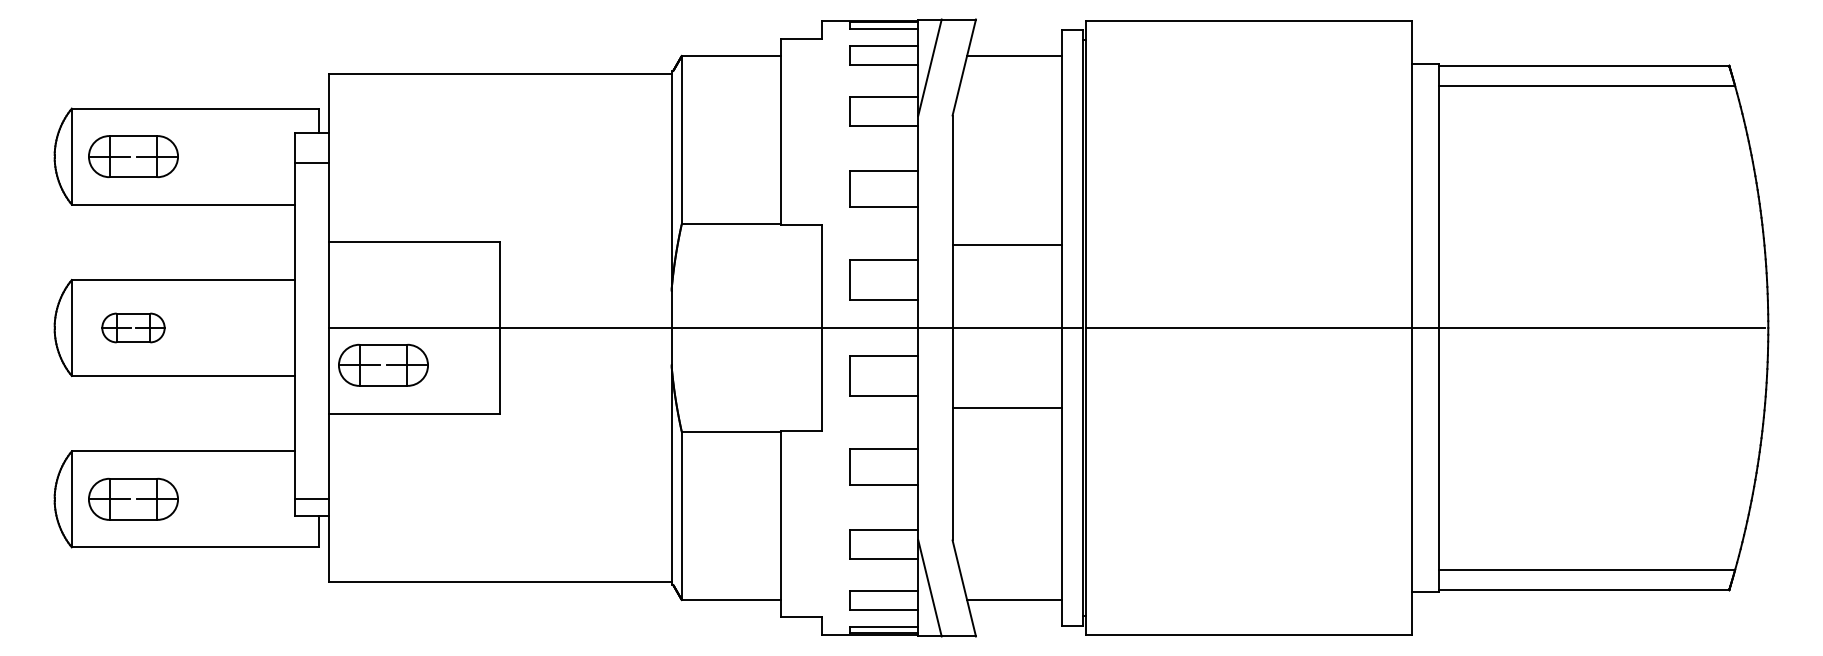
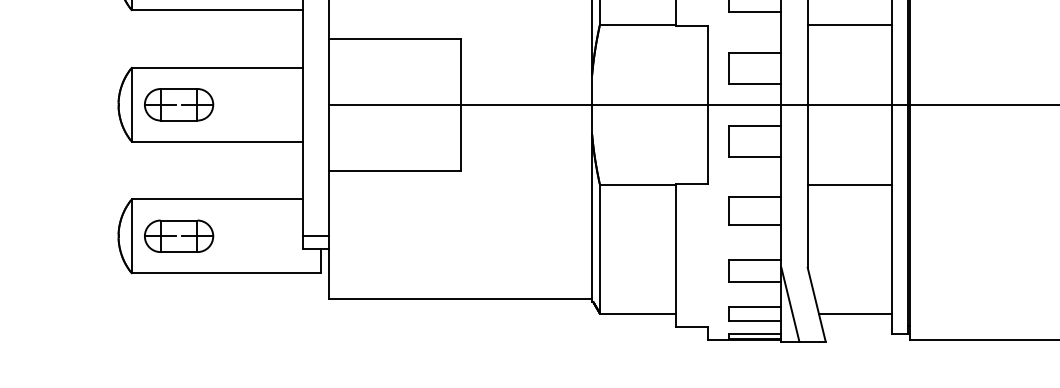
line: (1007, 244) -> (849, 24), moved
part: (133, 327) -> (179, 104), size x1.43
part: (383, 364) -> (370, 132), removed
line: (1007, 408) -> (849, 185), moved

